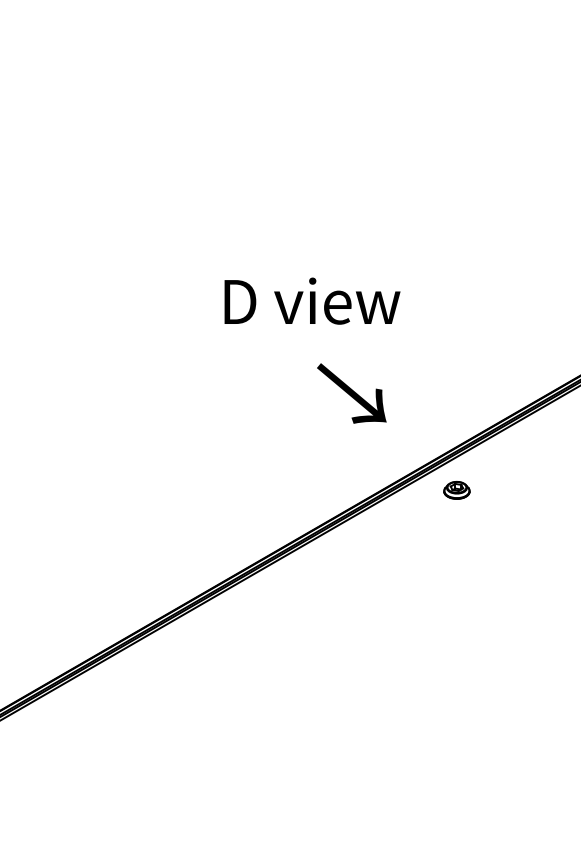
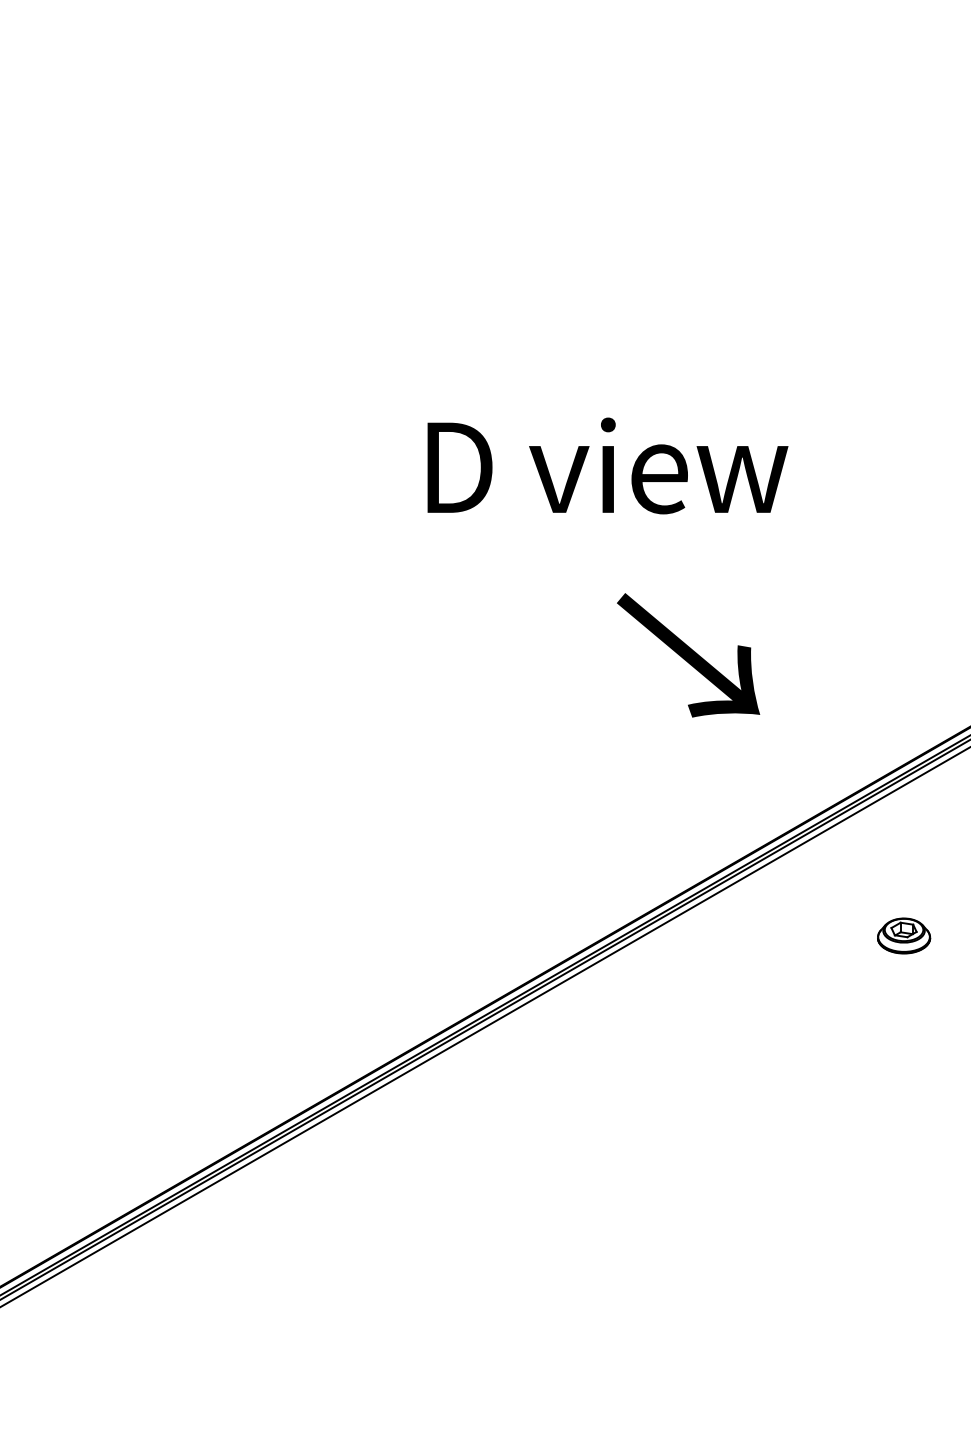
part: (456, 490) -> (903, 936), moved

